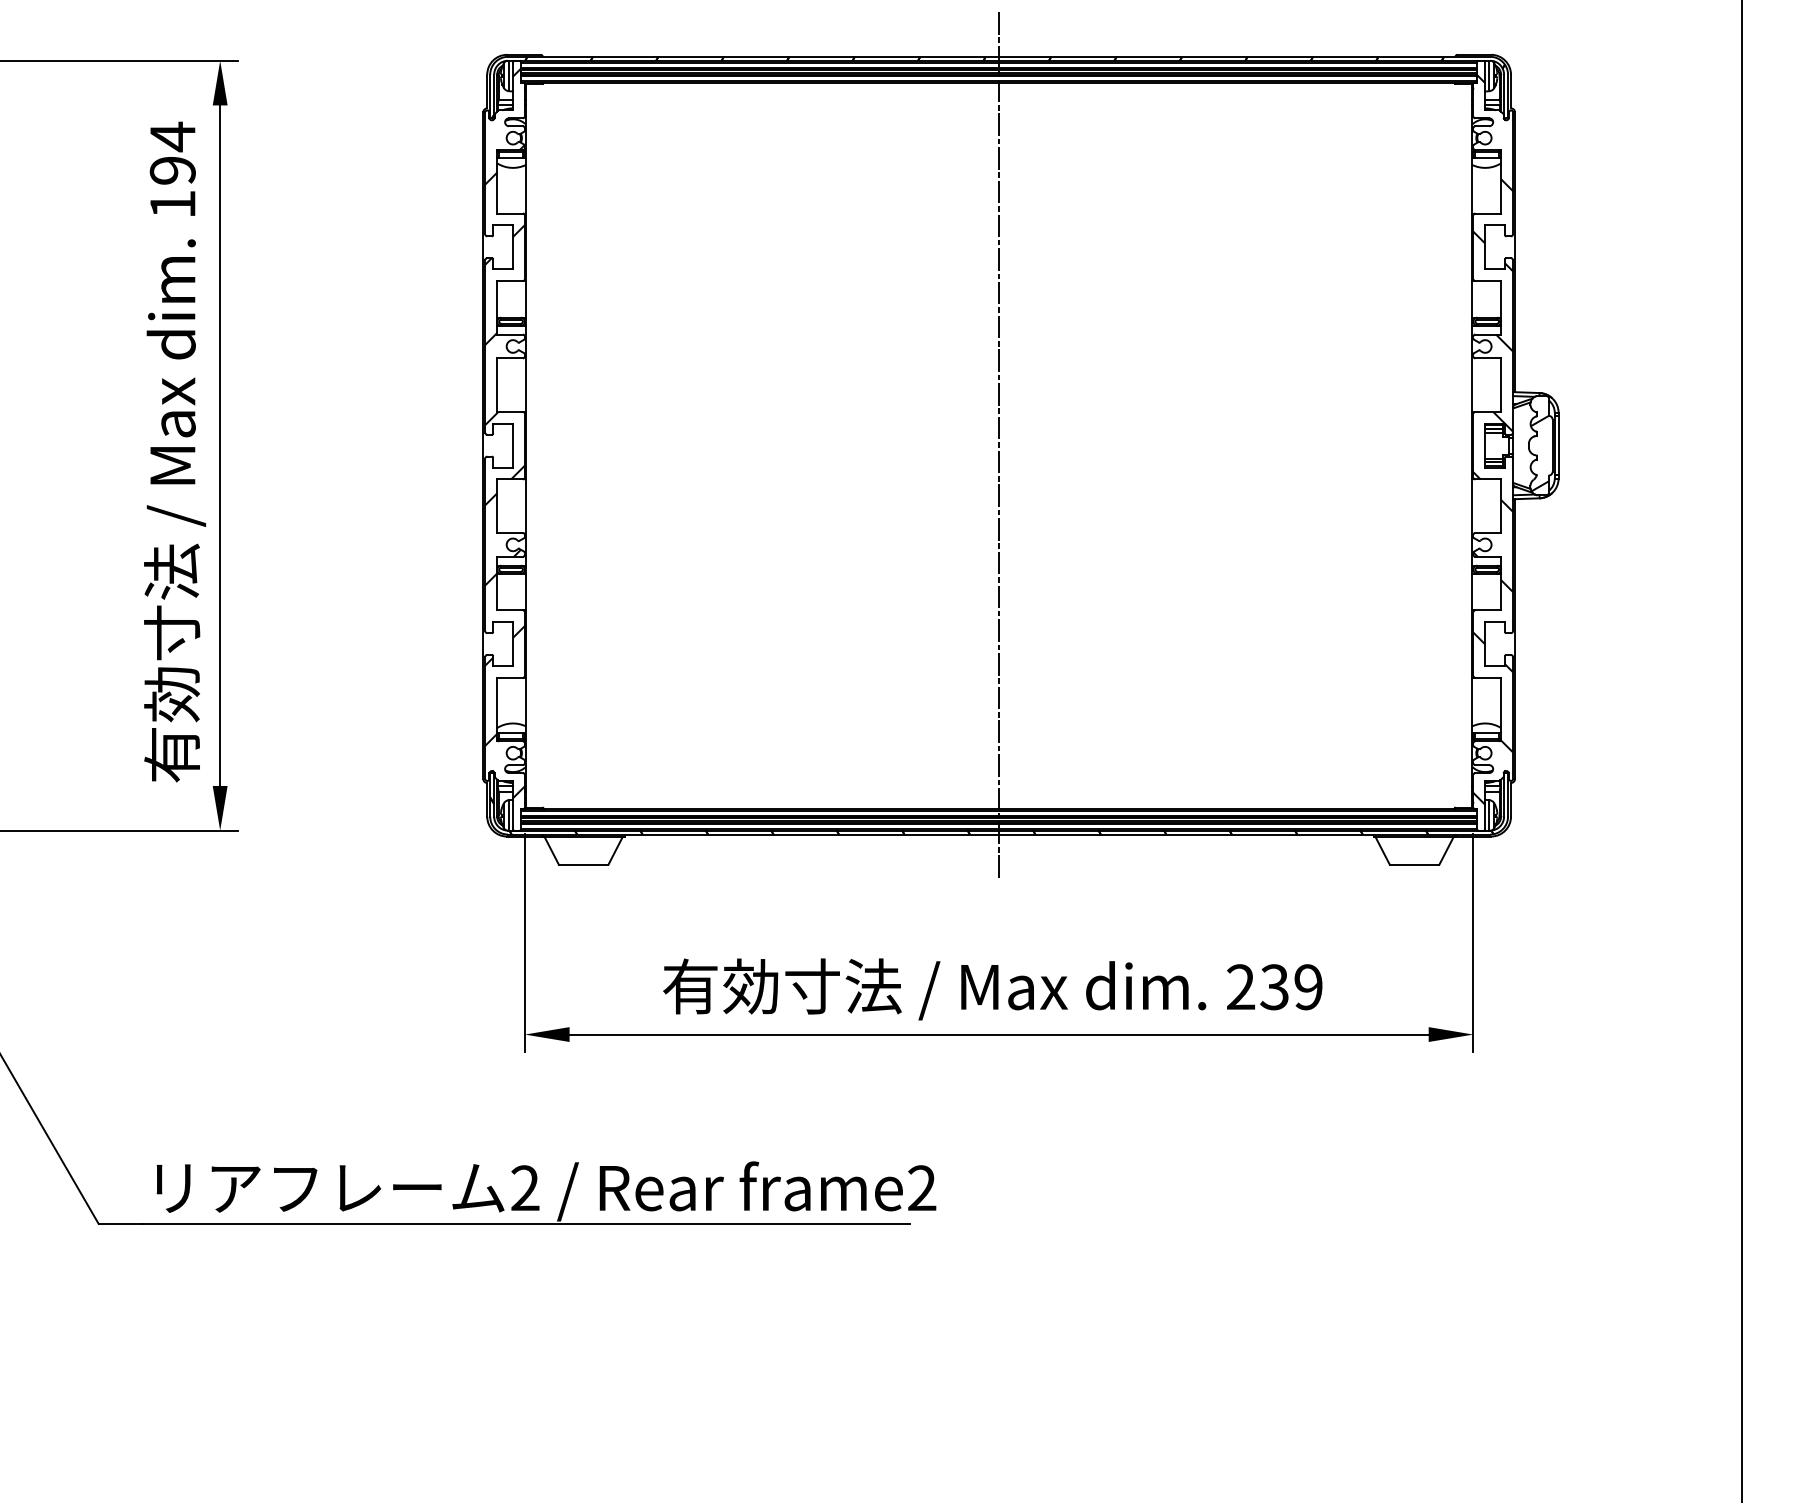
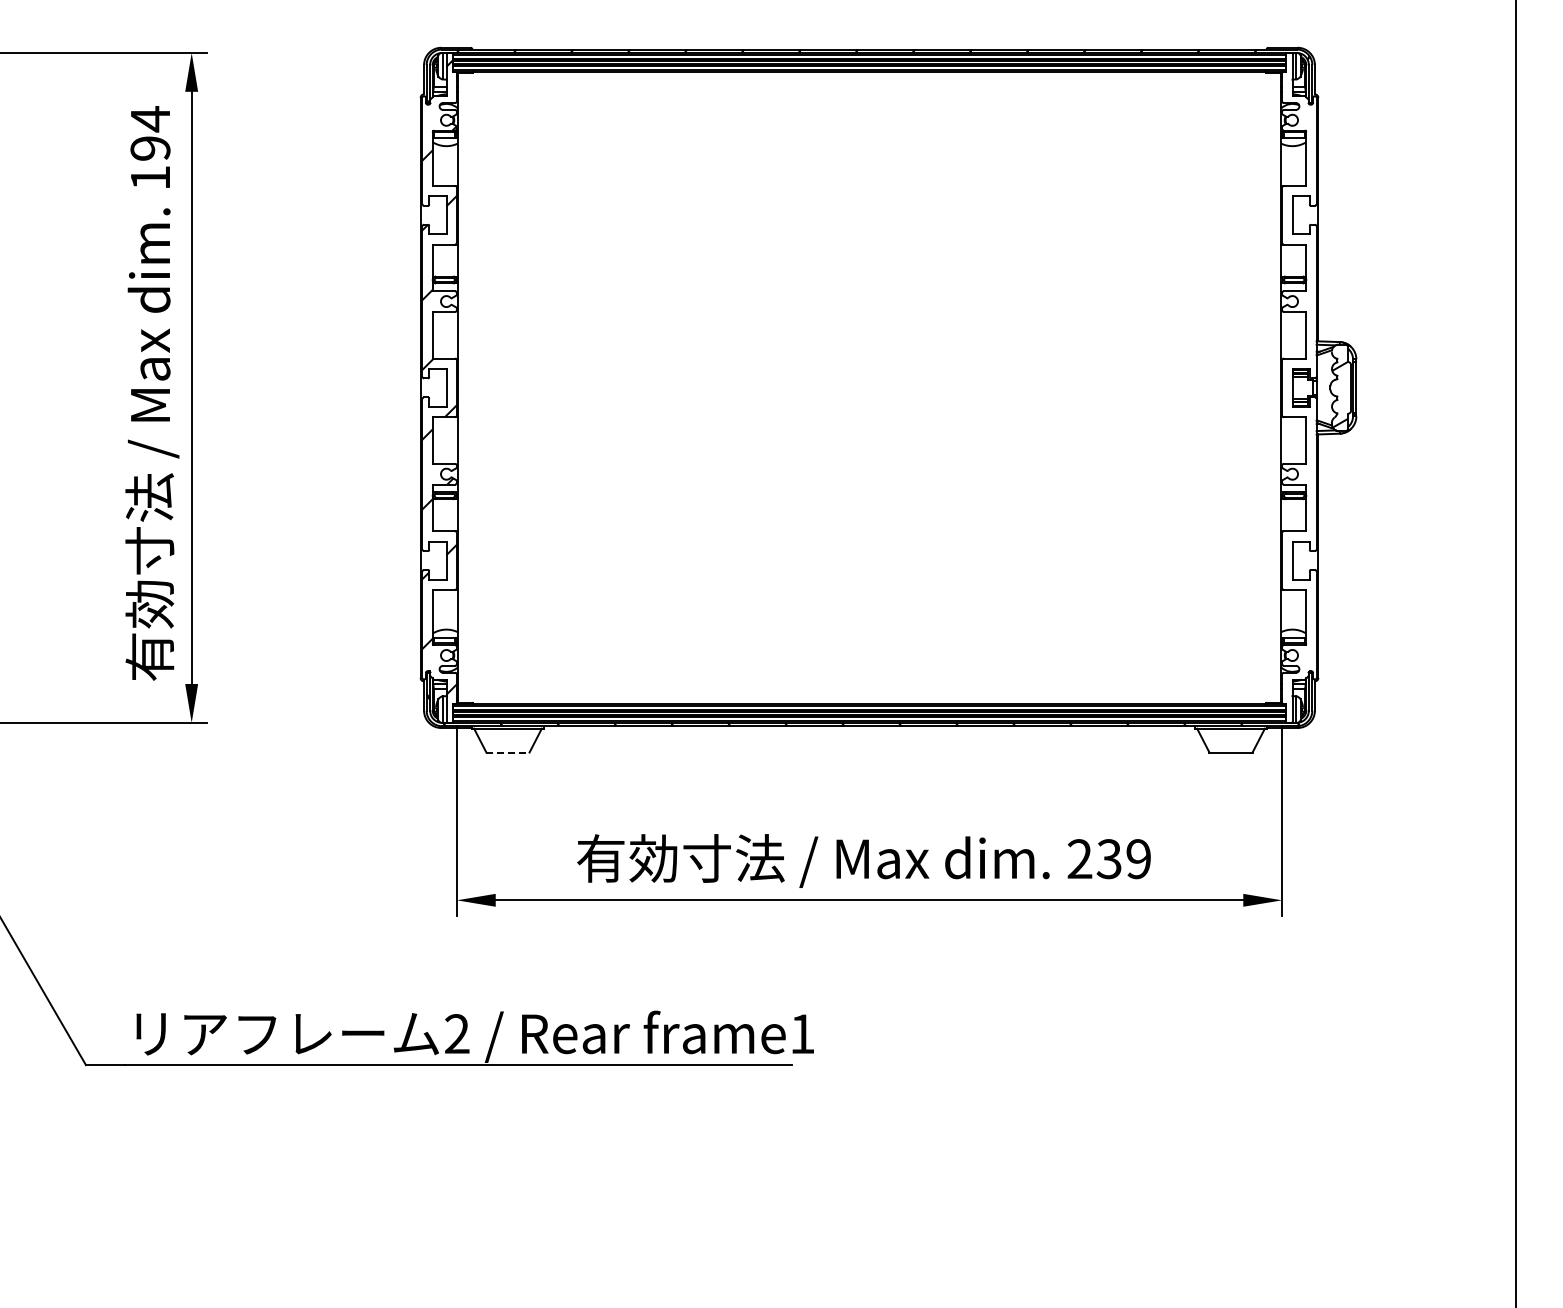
hatch: (1493, 439) -> (1299, 382), removed
line: (999, 445) -> (869, 387), removed
line: (583, 864) -> (507, 752), solid -> dashed
text: (922, 1187) -> (802, 1033), frame2 -> frame1

